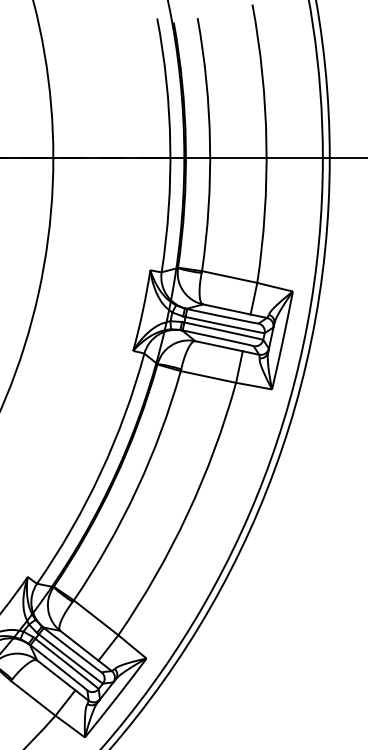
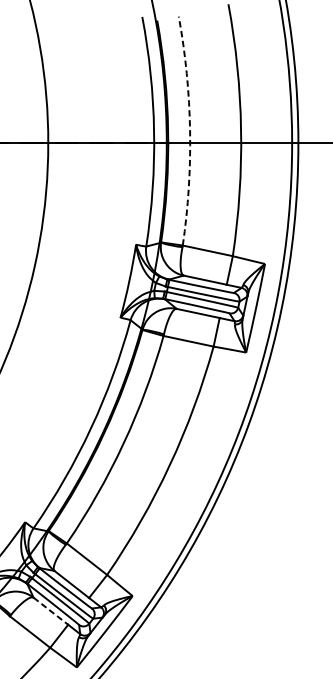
arc: (210, 144) -> (190, 130), solid -> dashed
line: (56, 675) -> (51, 611), solid -> dashed

